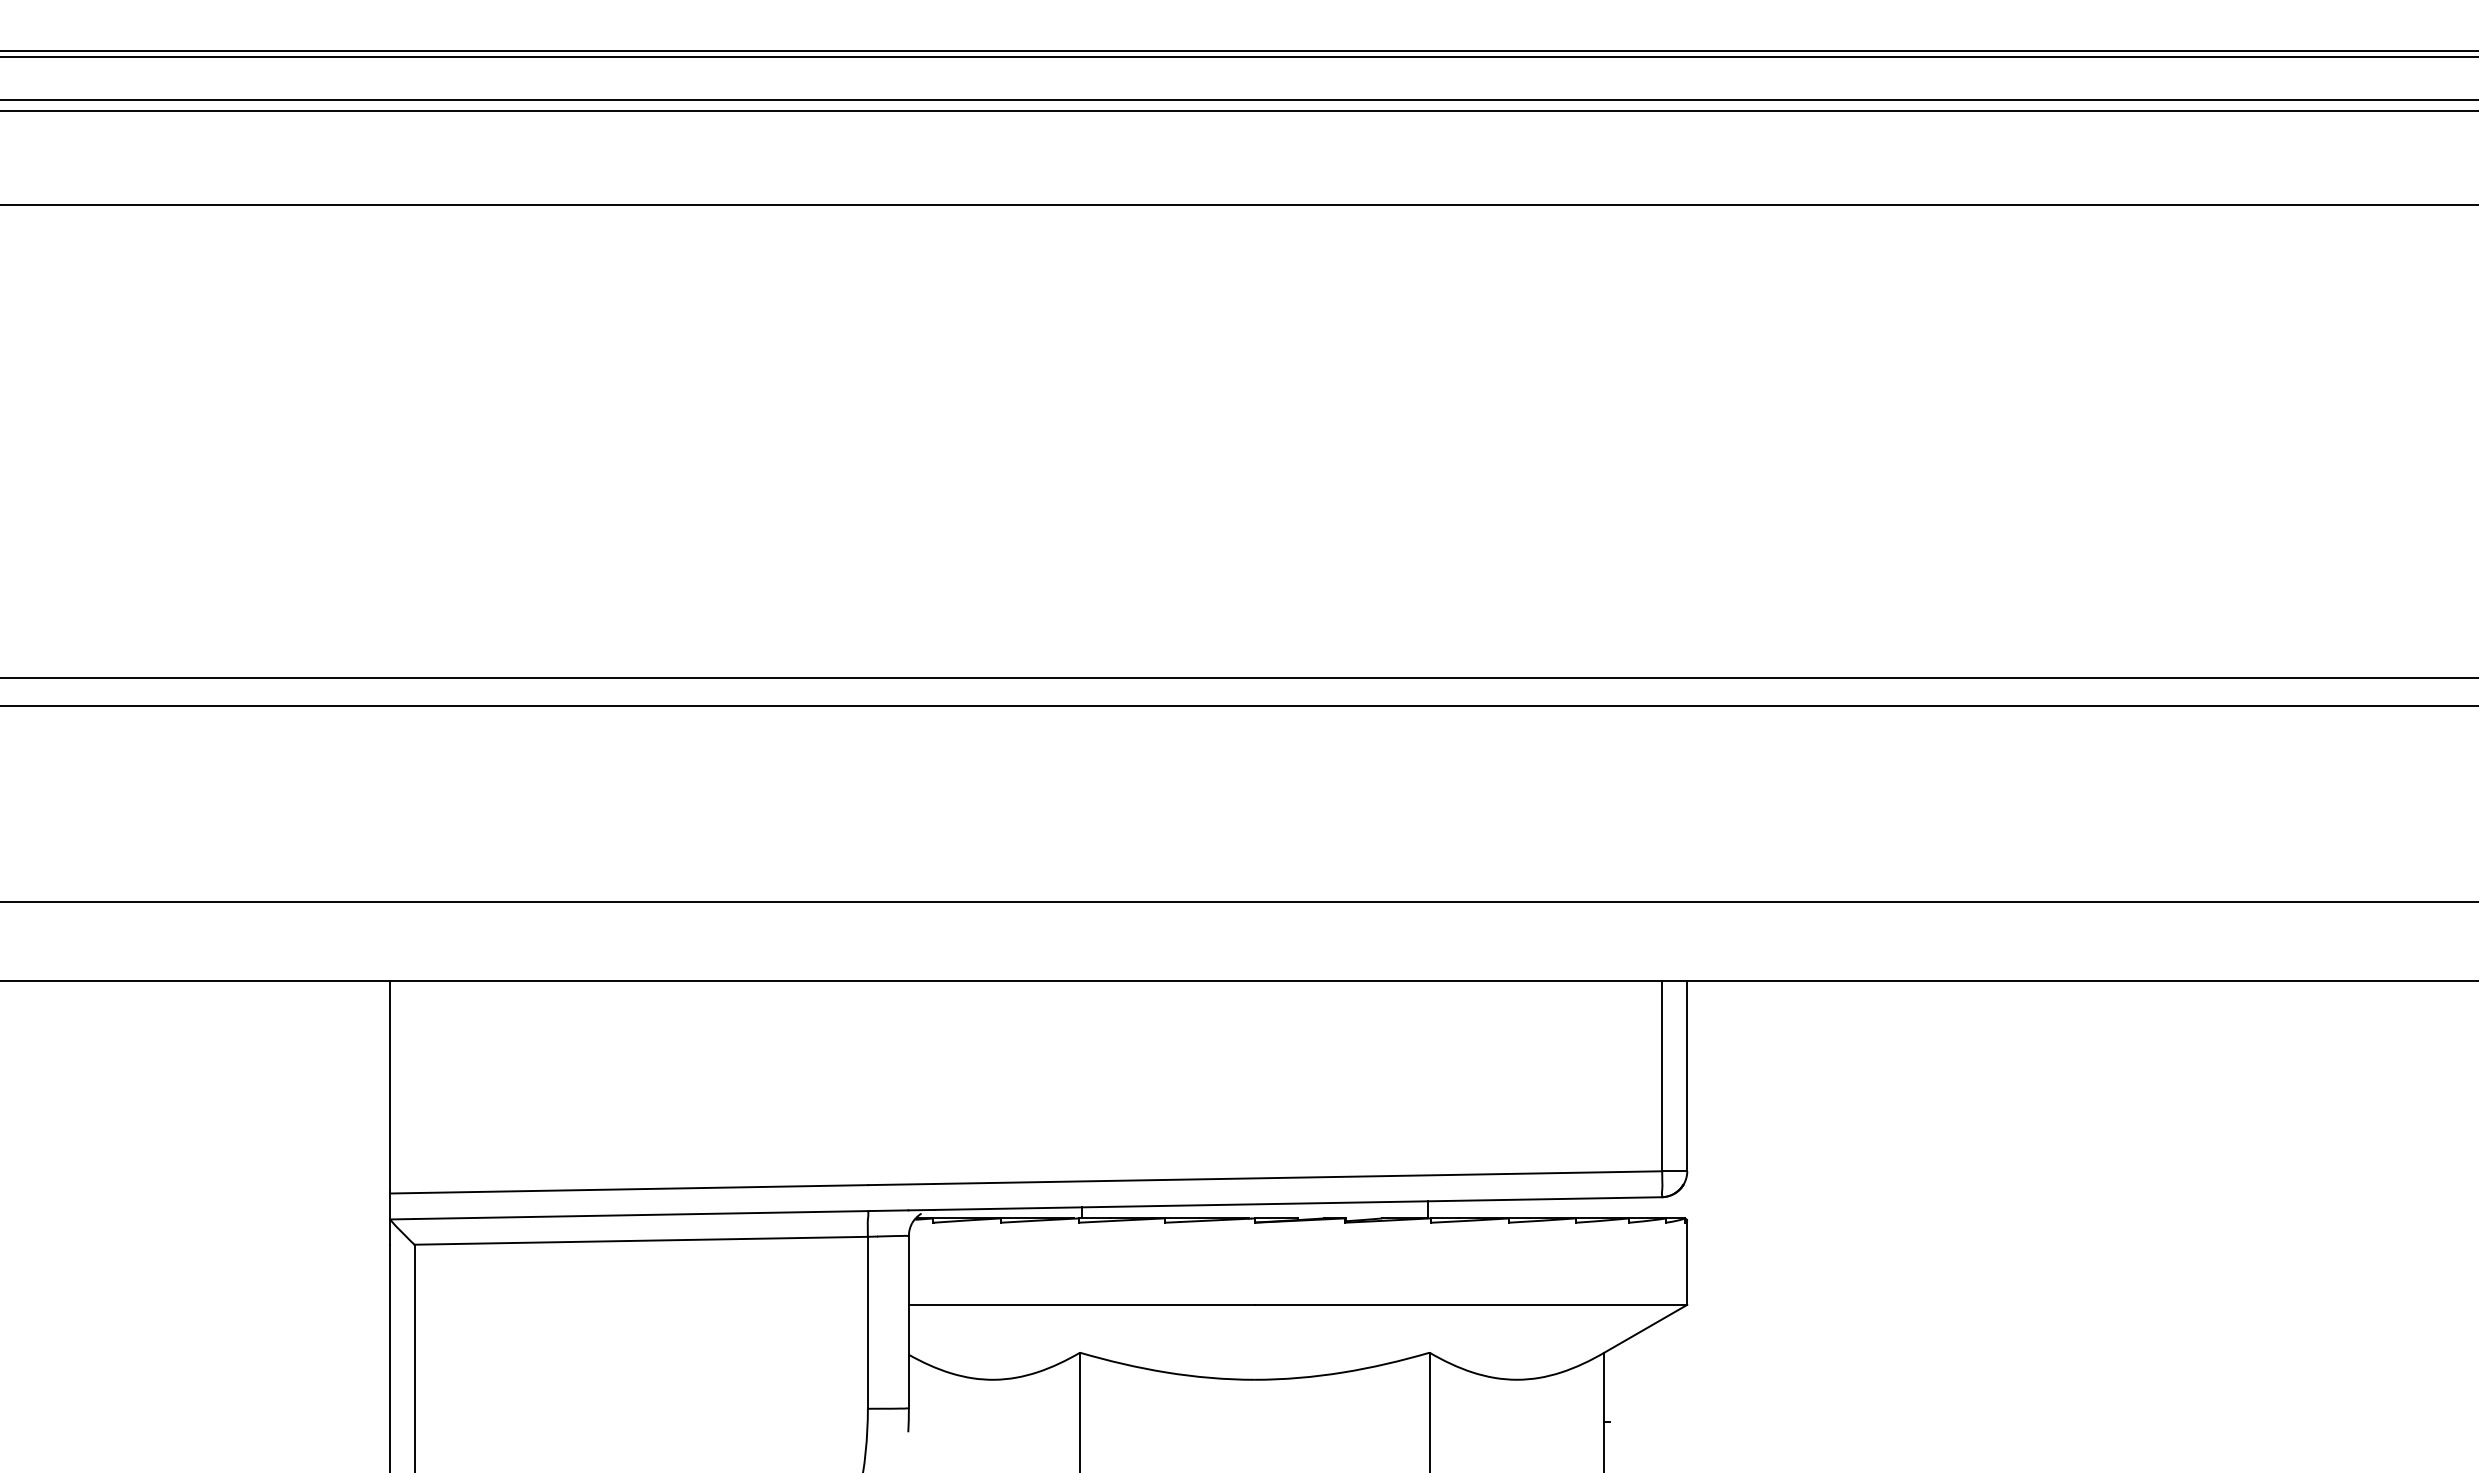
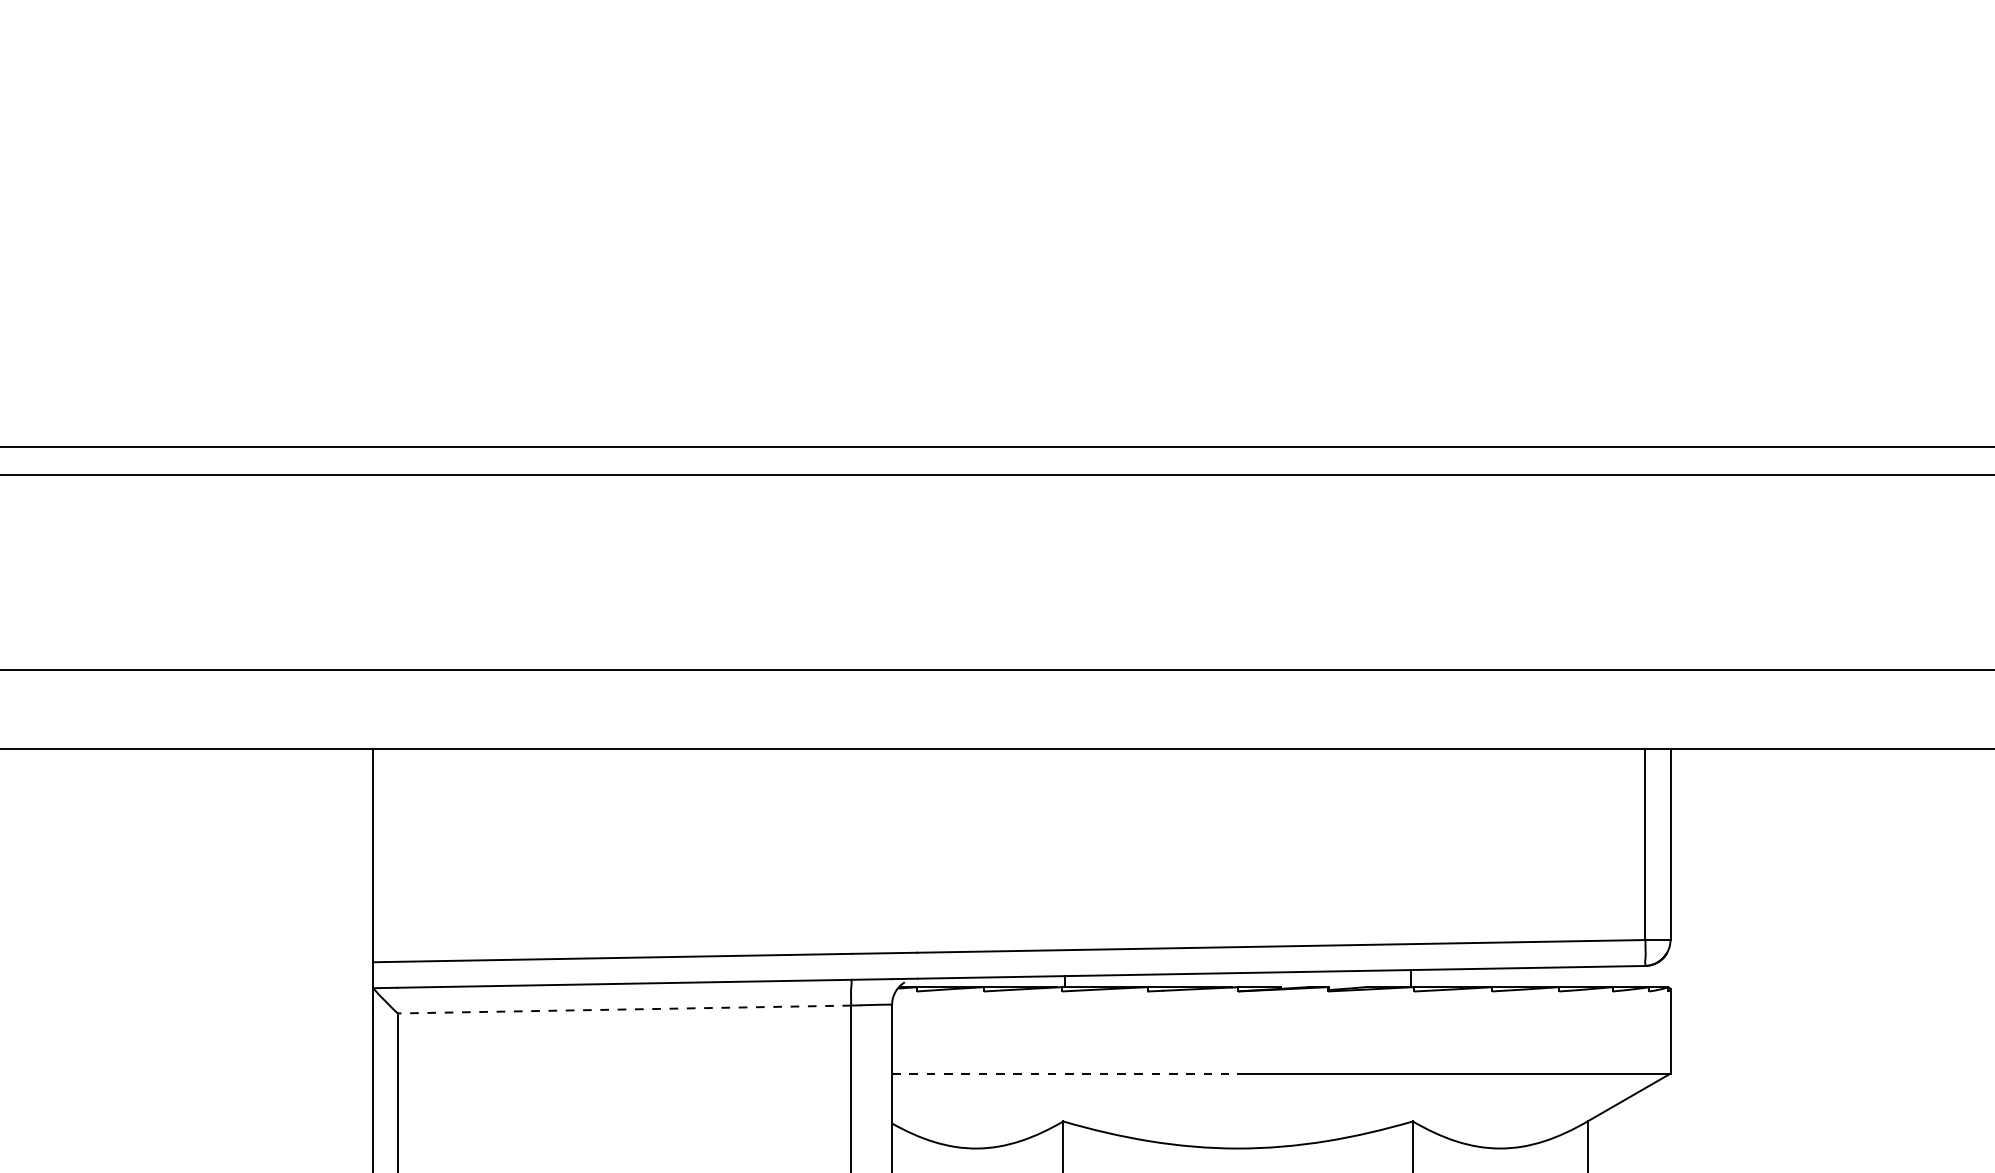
line: (641, 1240) -> (624, 1009), solid -> dashed
line: (1081, 1304) -> (1064, 1073), solid -> dashed

